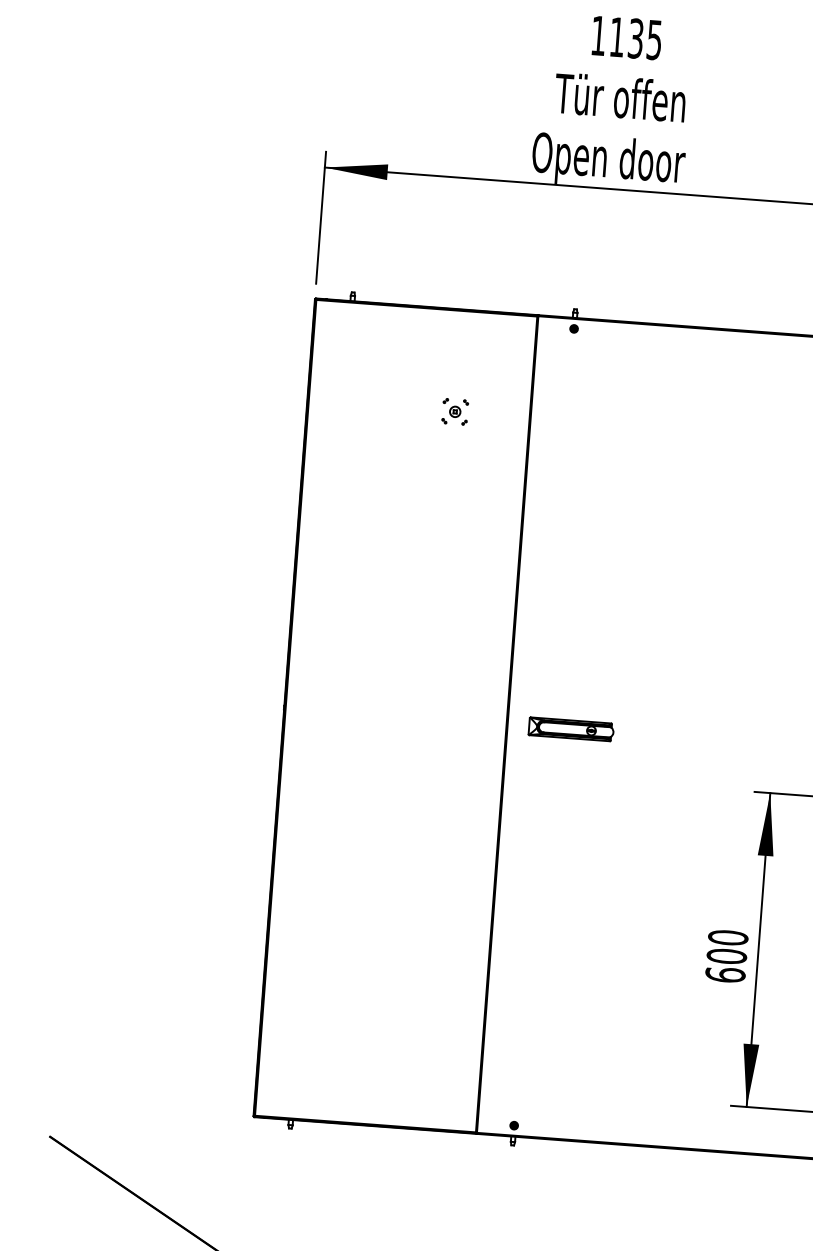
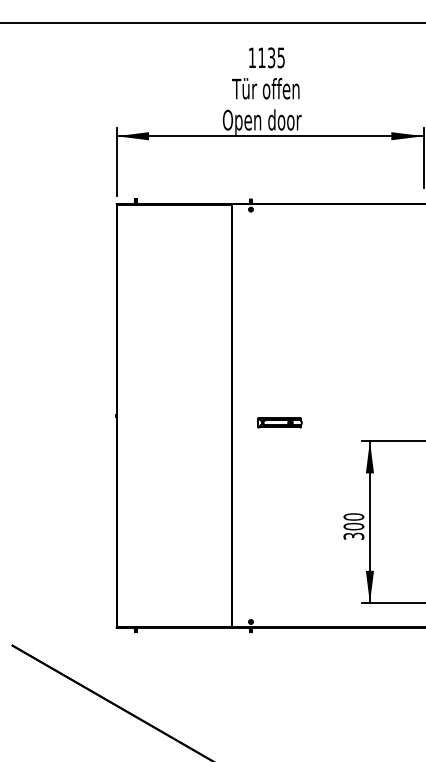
part: (454, 410) -> (192, 256), removed
part: (570, 728) -> (279, 422), moved
text: (724, 973) -> (353, 535), 600 -> 300

